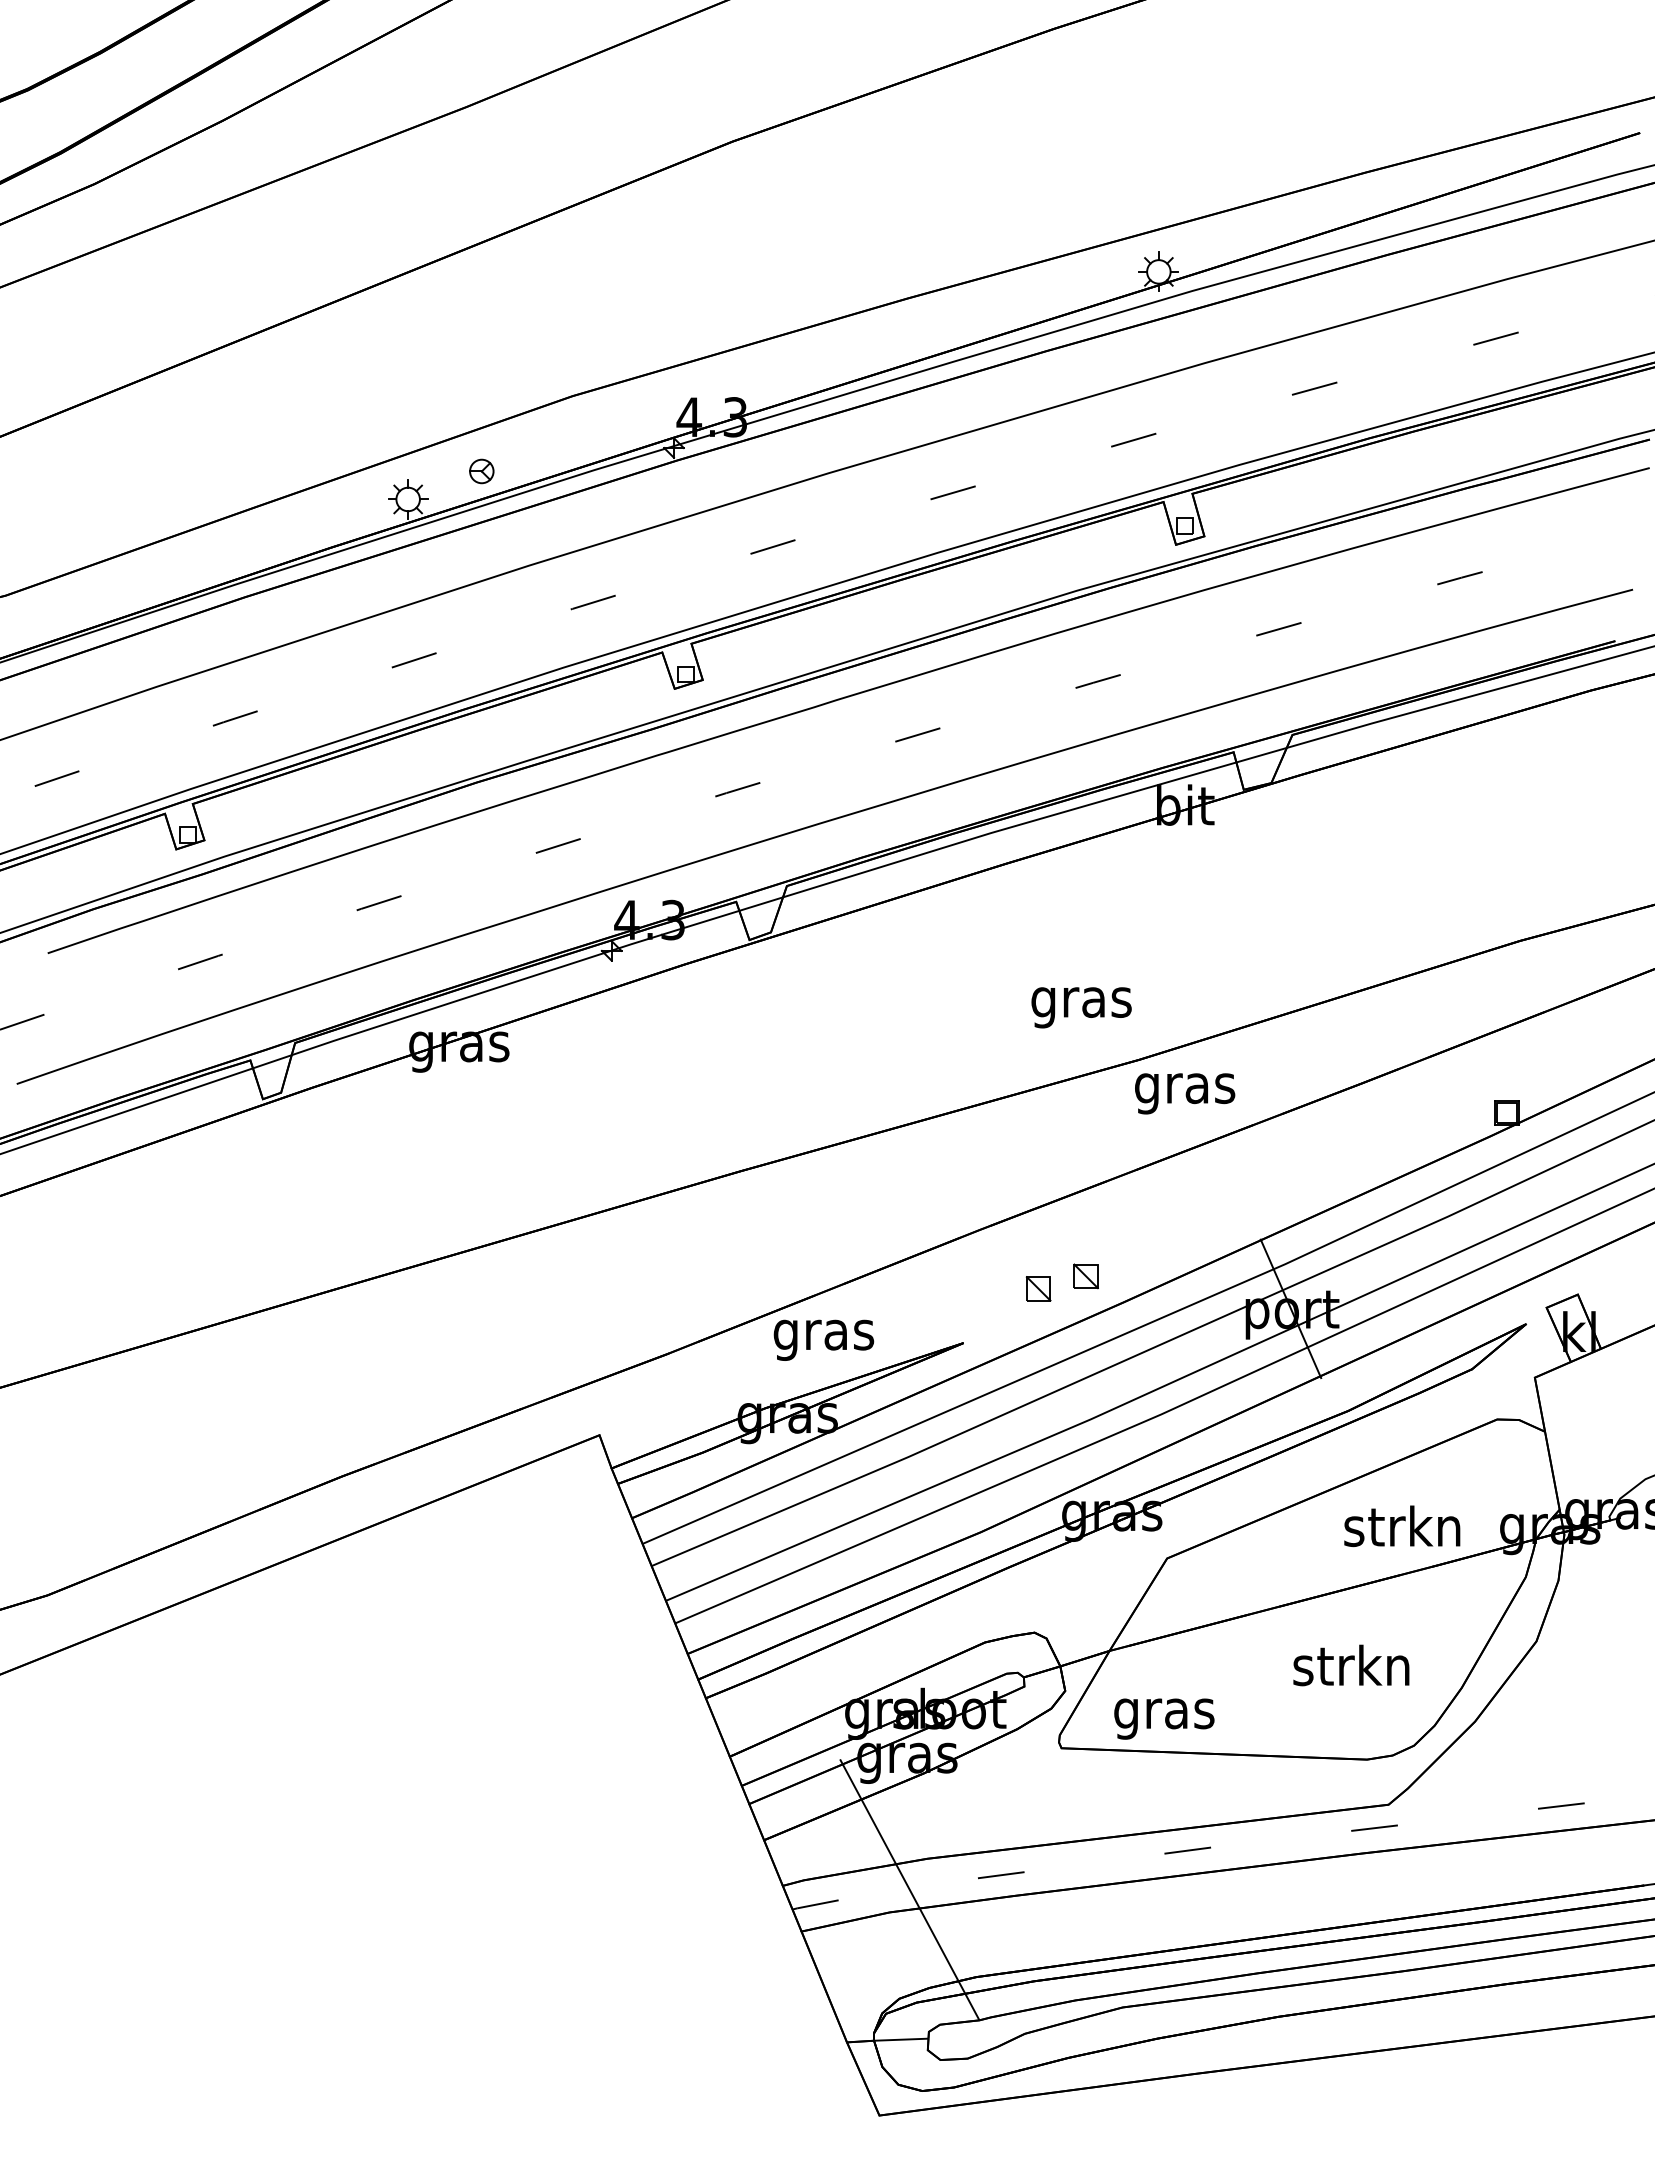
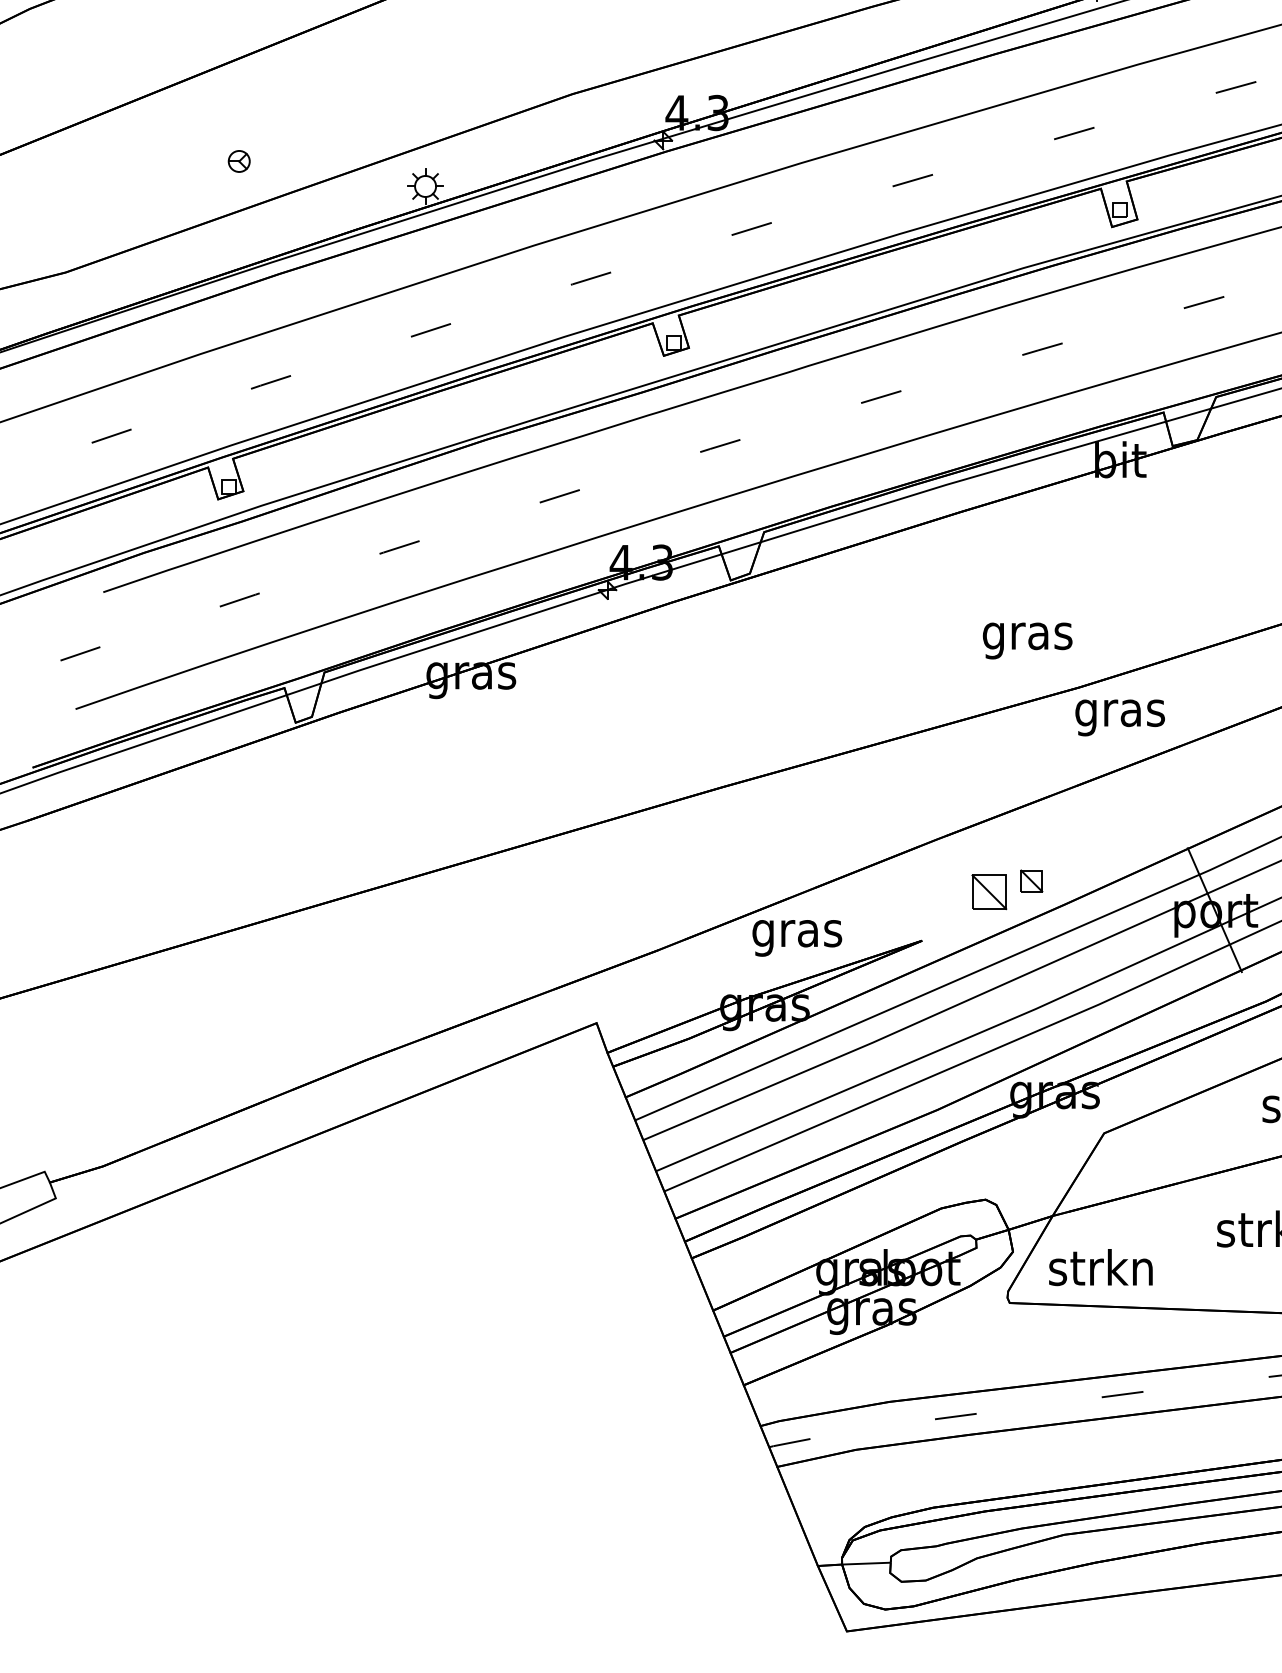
part: (481, 471) -> (238, 161), moved
part: (1038, 1288) -> (989, 891), size x1.6
text: (1163, 1713) -> (1100, 1271), gras -> strkn
line: (909, 1889) -> (873, 1429), removed

